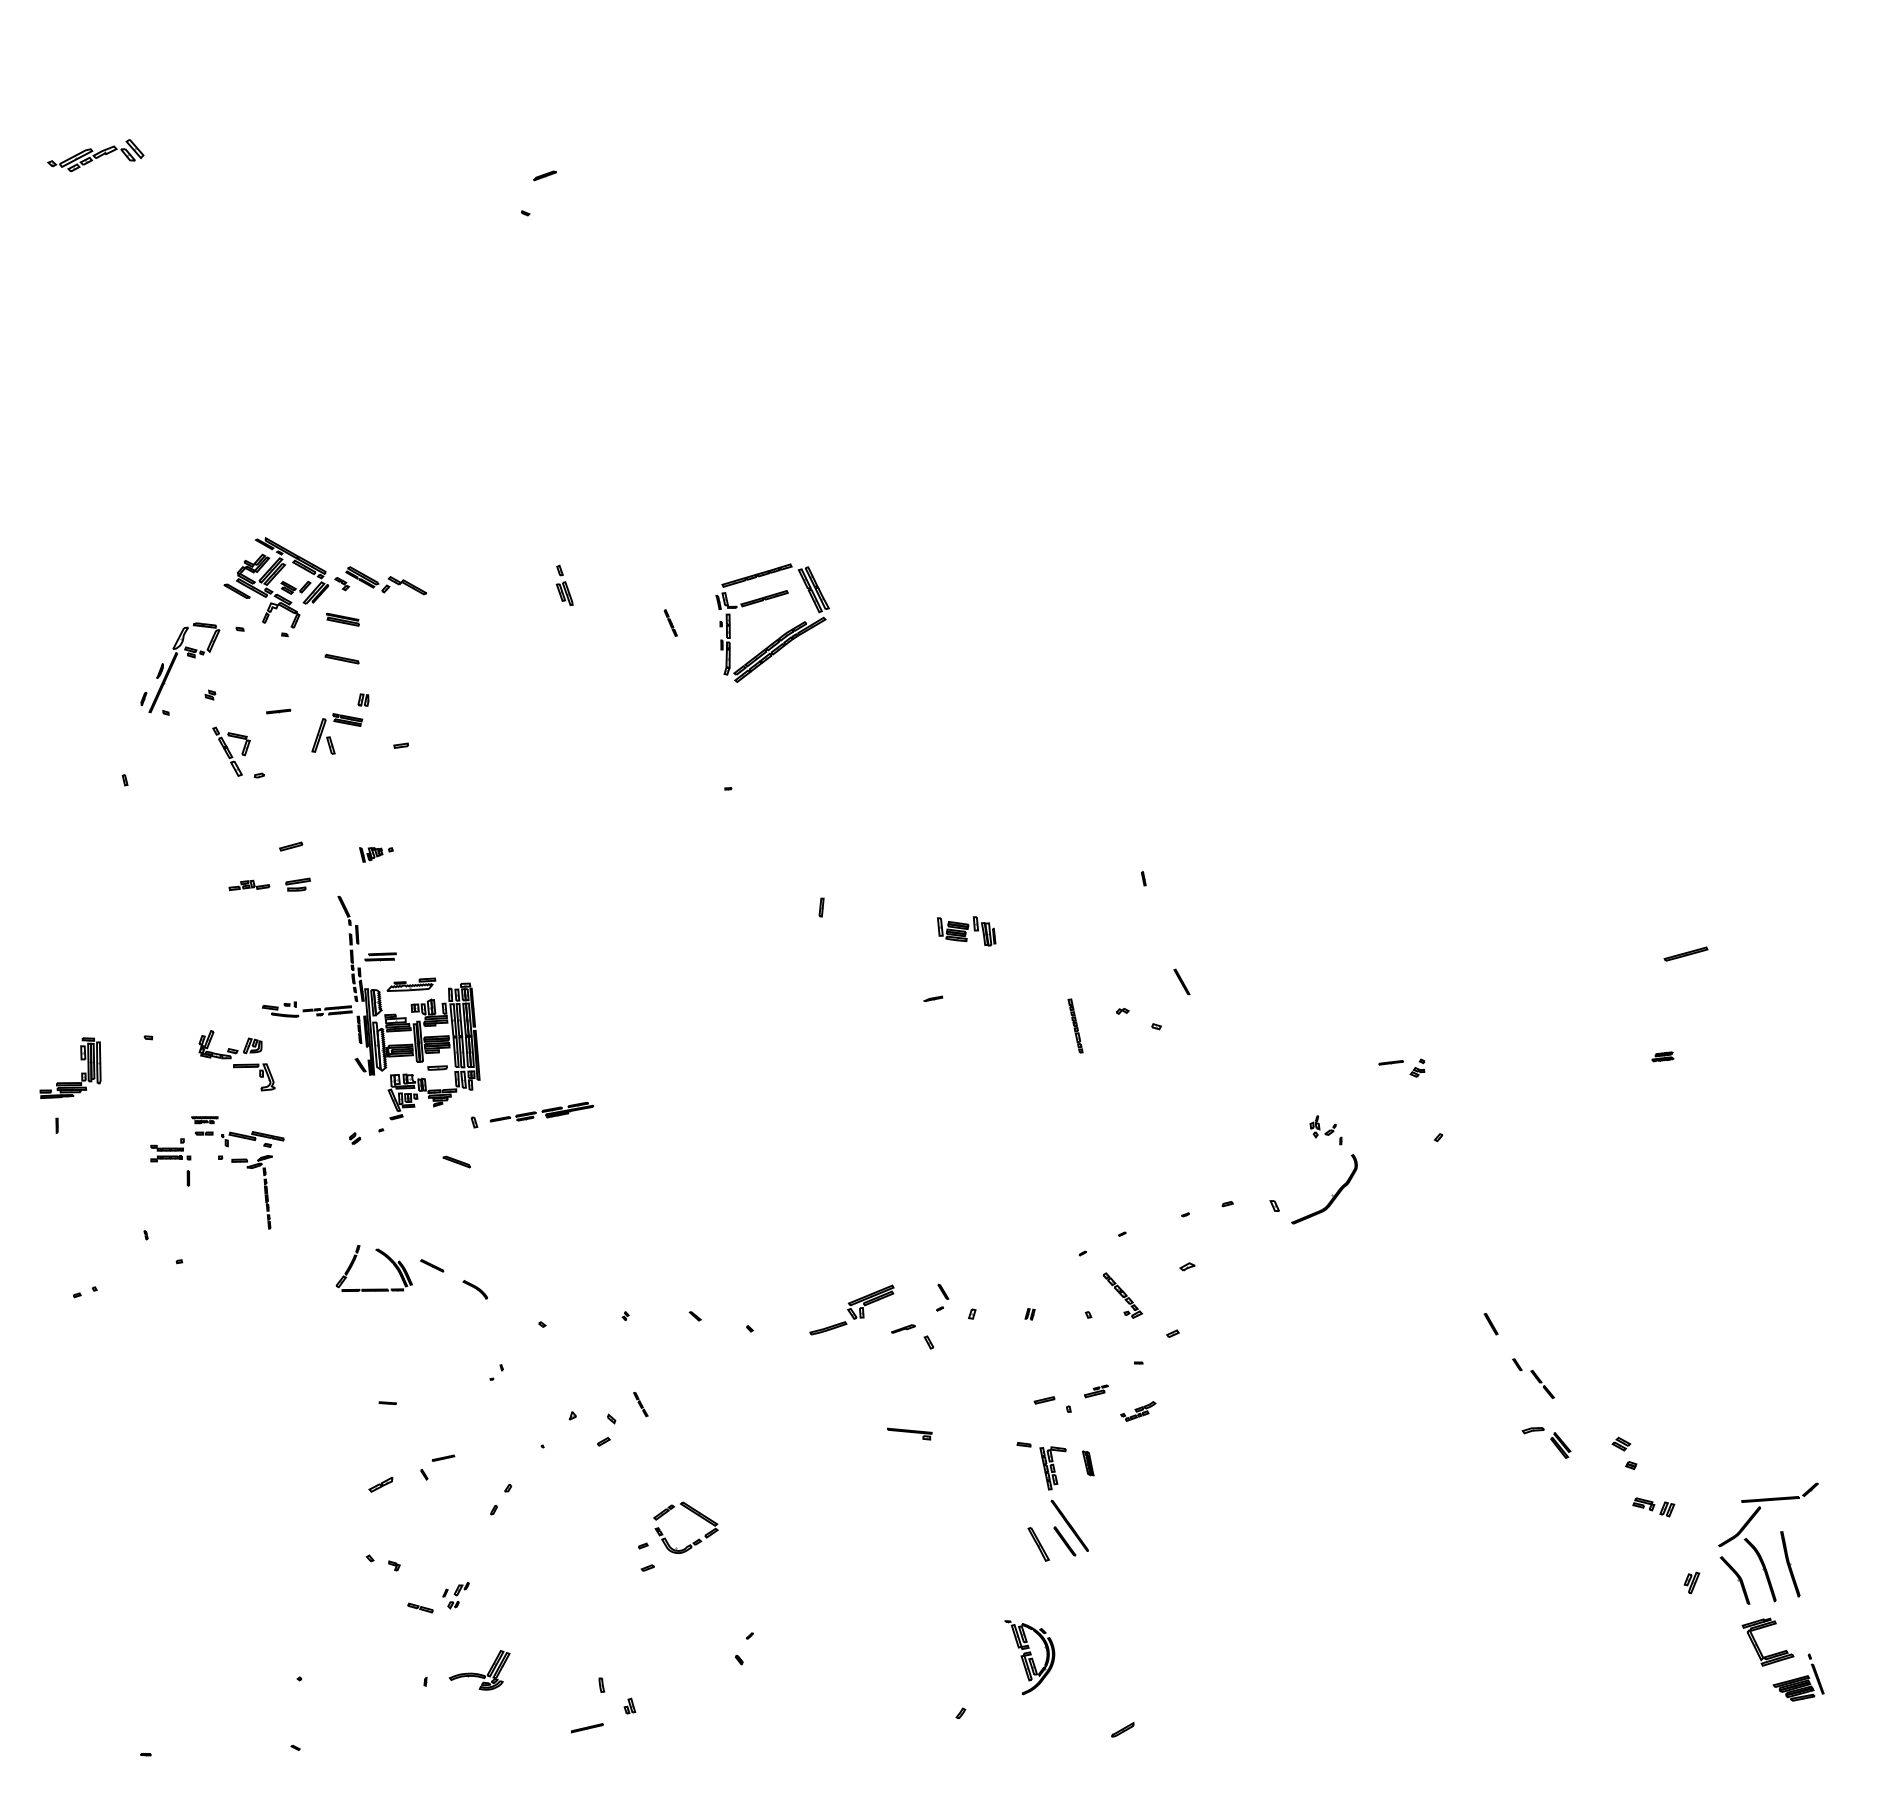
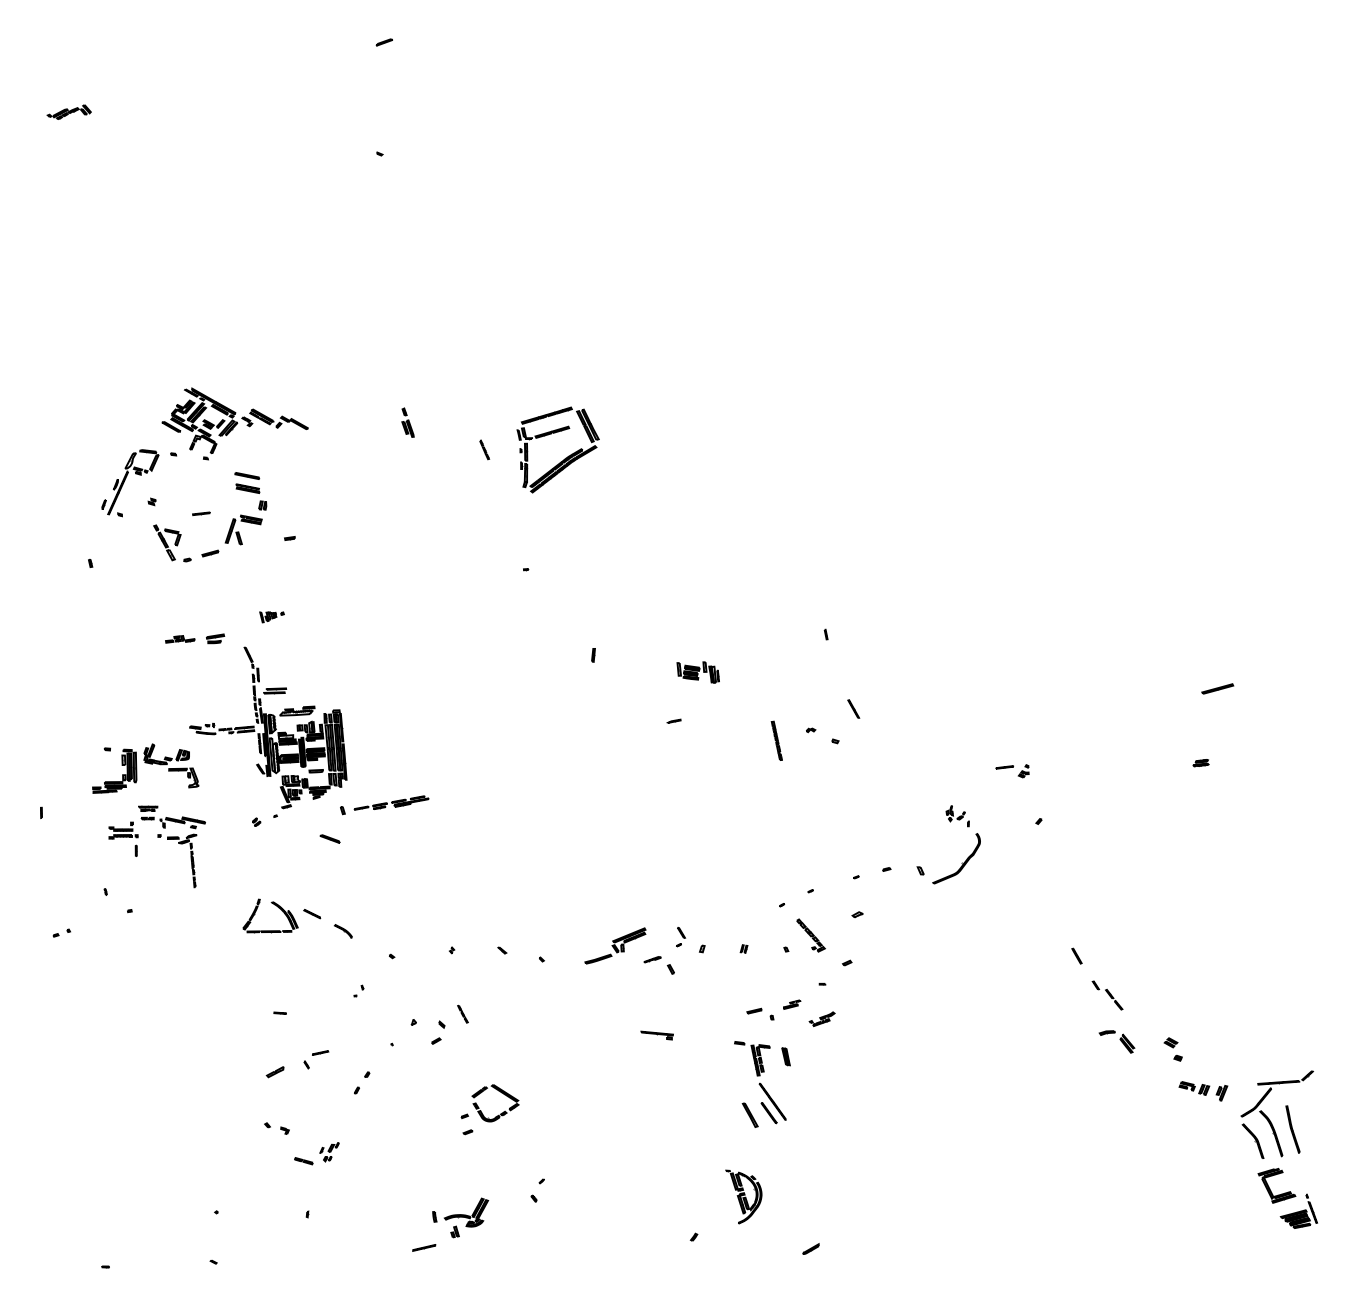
part: (95, 154) -> (69, 111), size x0.62
line: (544, 175) -> (384, 42), moved
part: (342, 619) -> (247, 488), moved
part: (291, 846) -> (210, 553), moved
part: (81, 1072) -> (122, 774), moved
part: (1691, 1582) -> (1221, 1092), moved
part: (479, 1670) -> (466, 1212), moved

